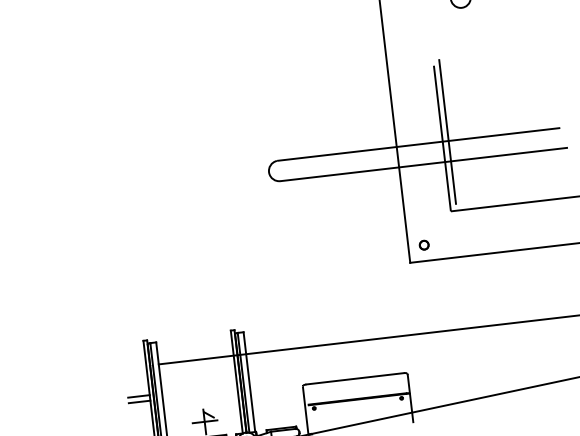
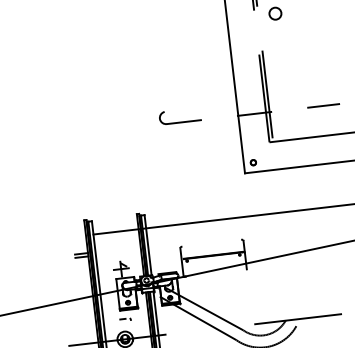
line: (417, 143) -> (249, 101), removed
line: (424, 165) -> (253, 114), solid -> dashed
line: (354, 377) -> (211, 242), removed

